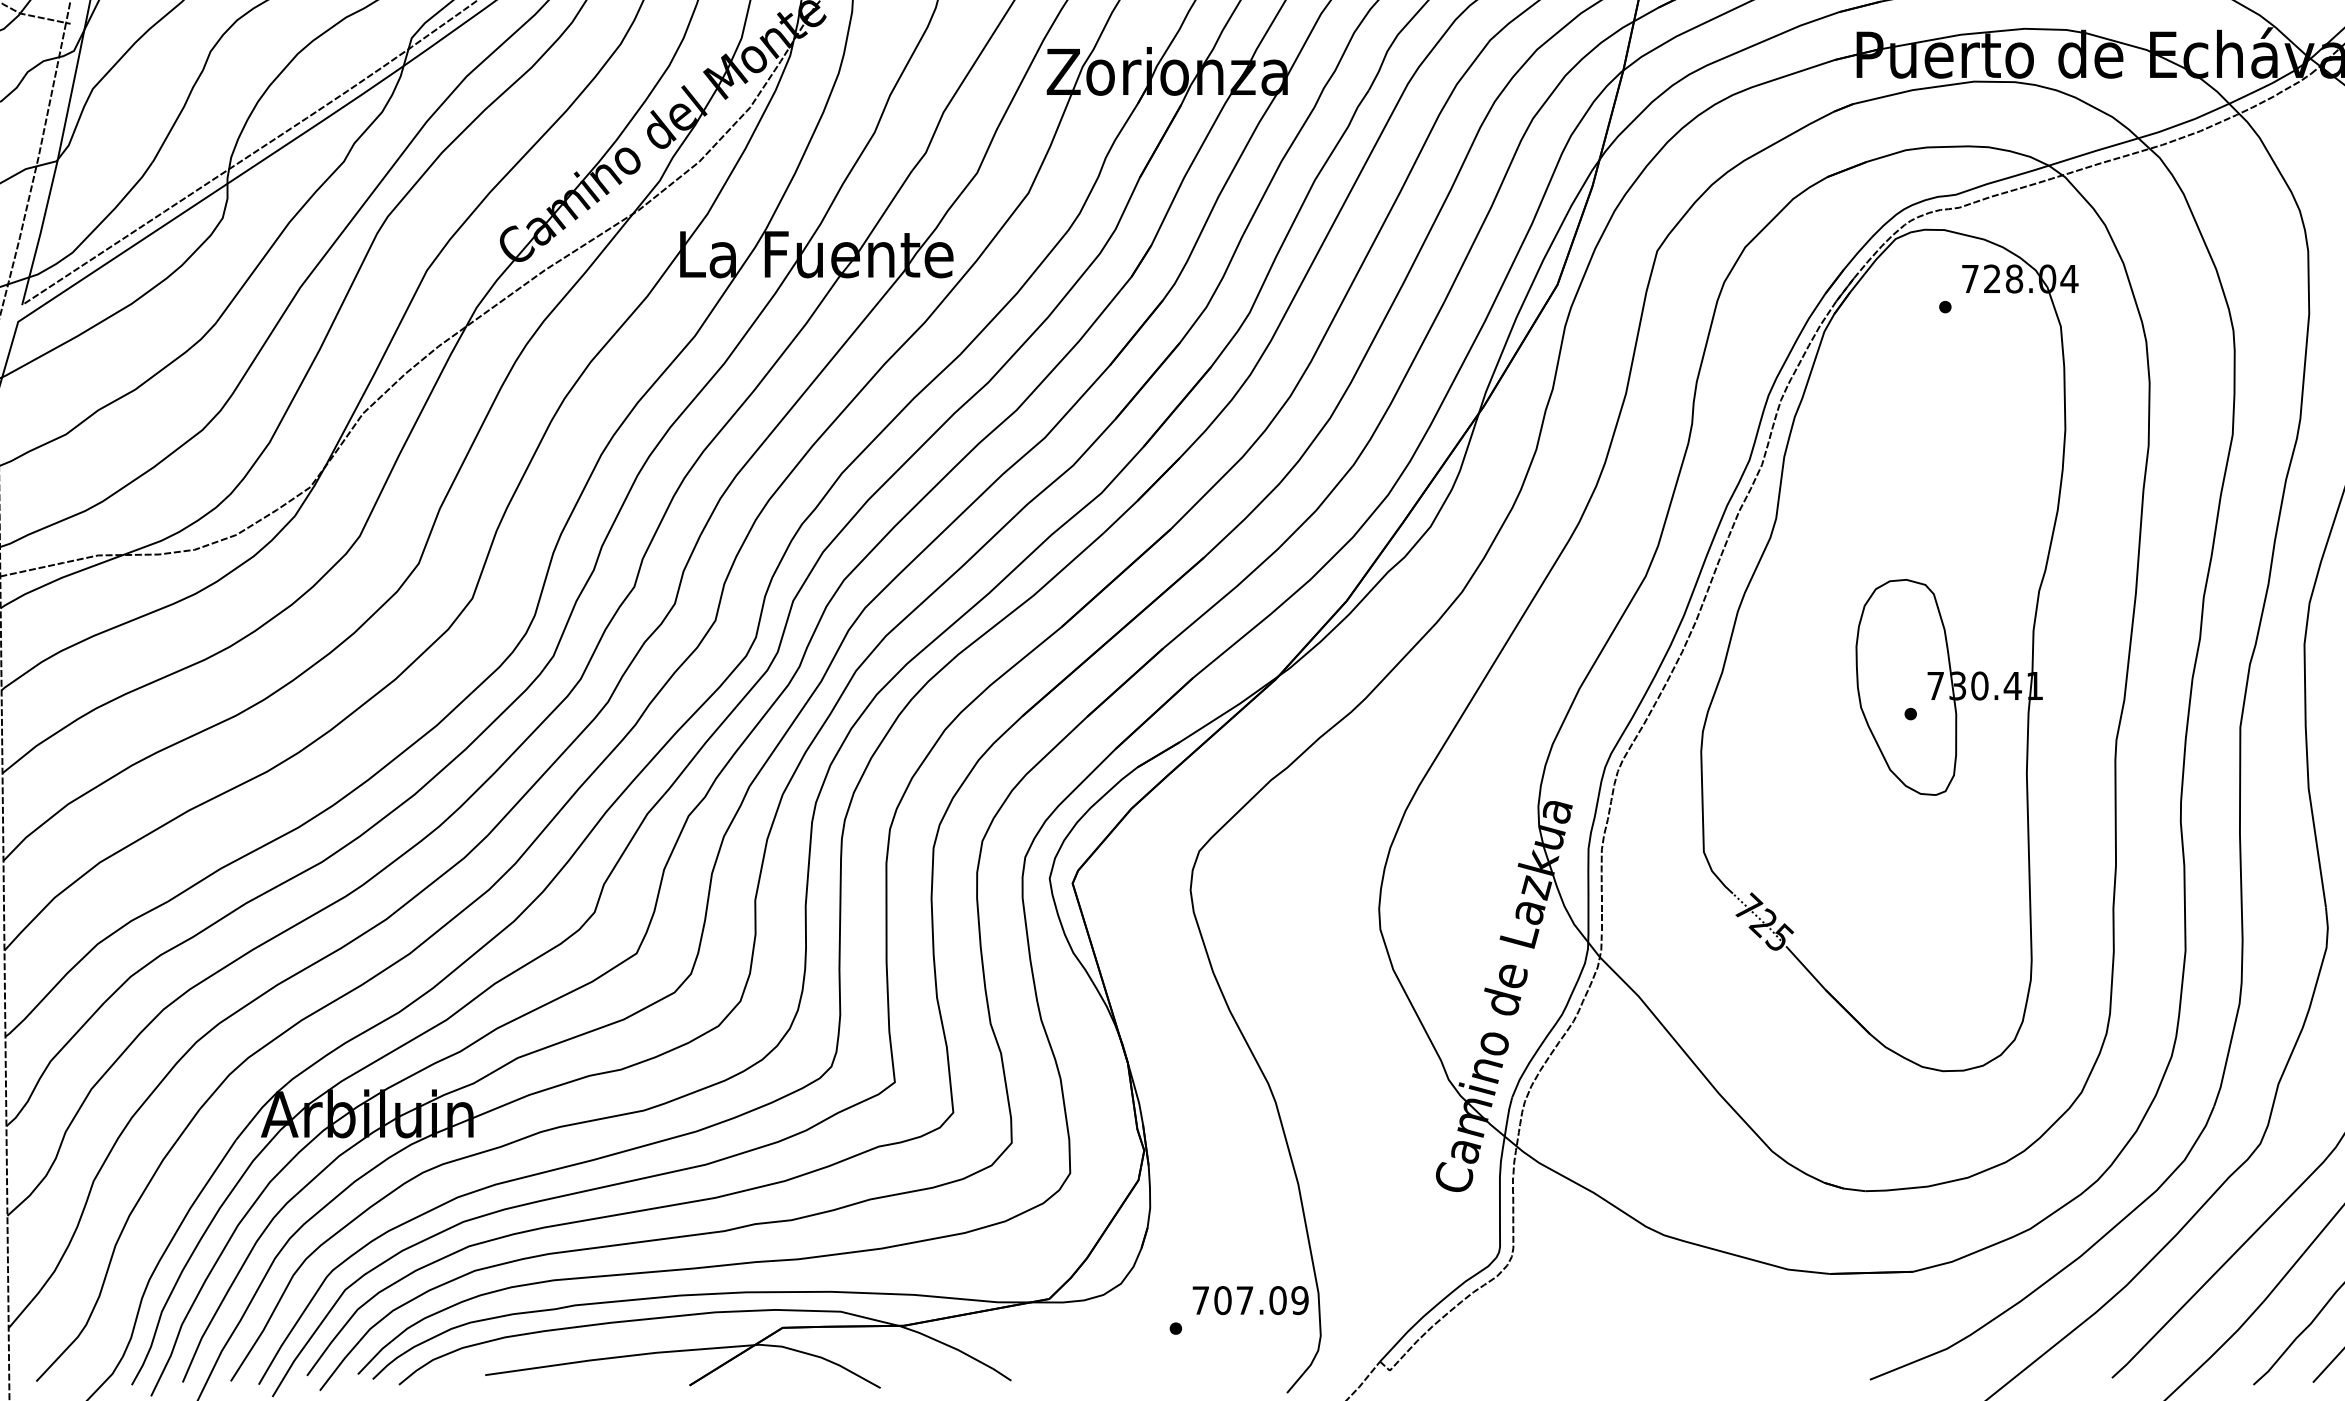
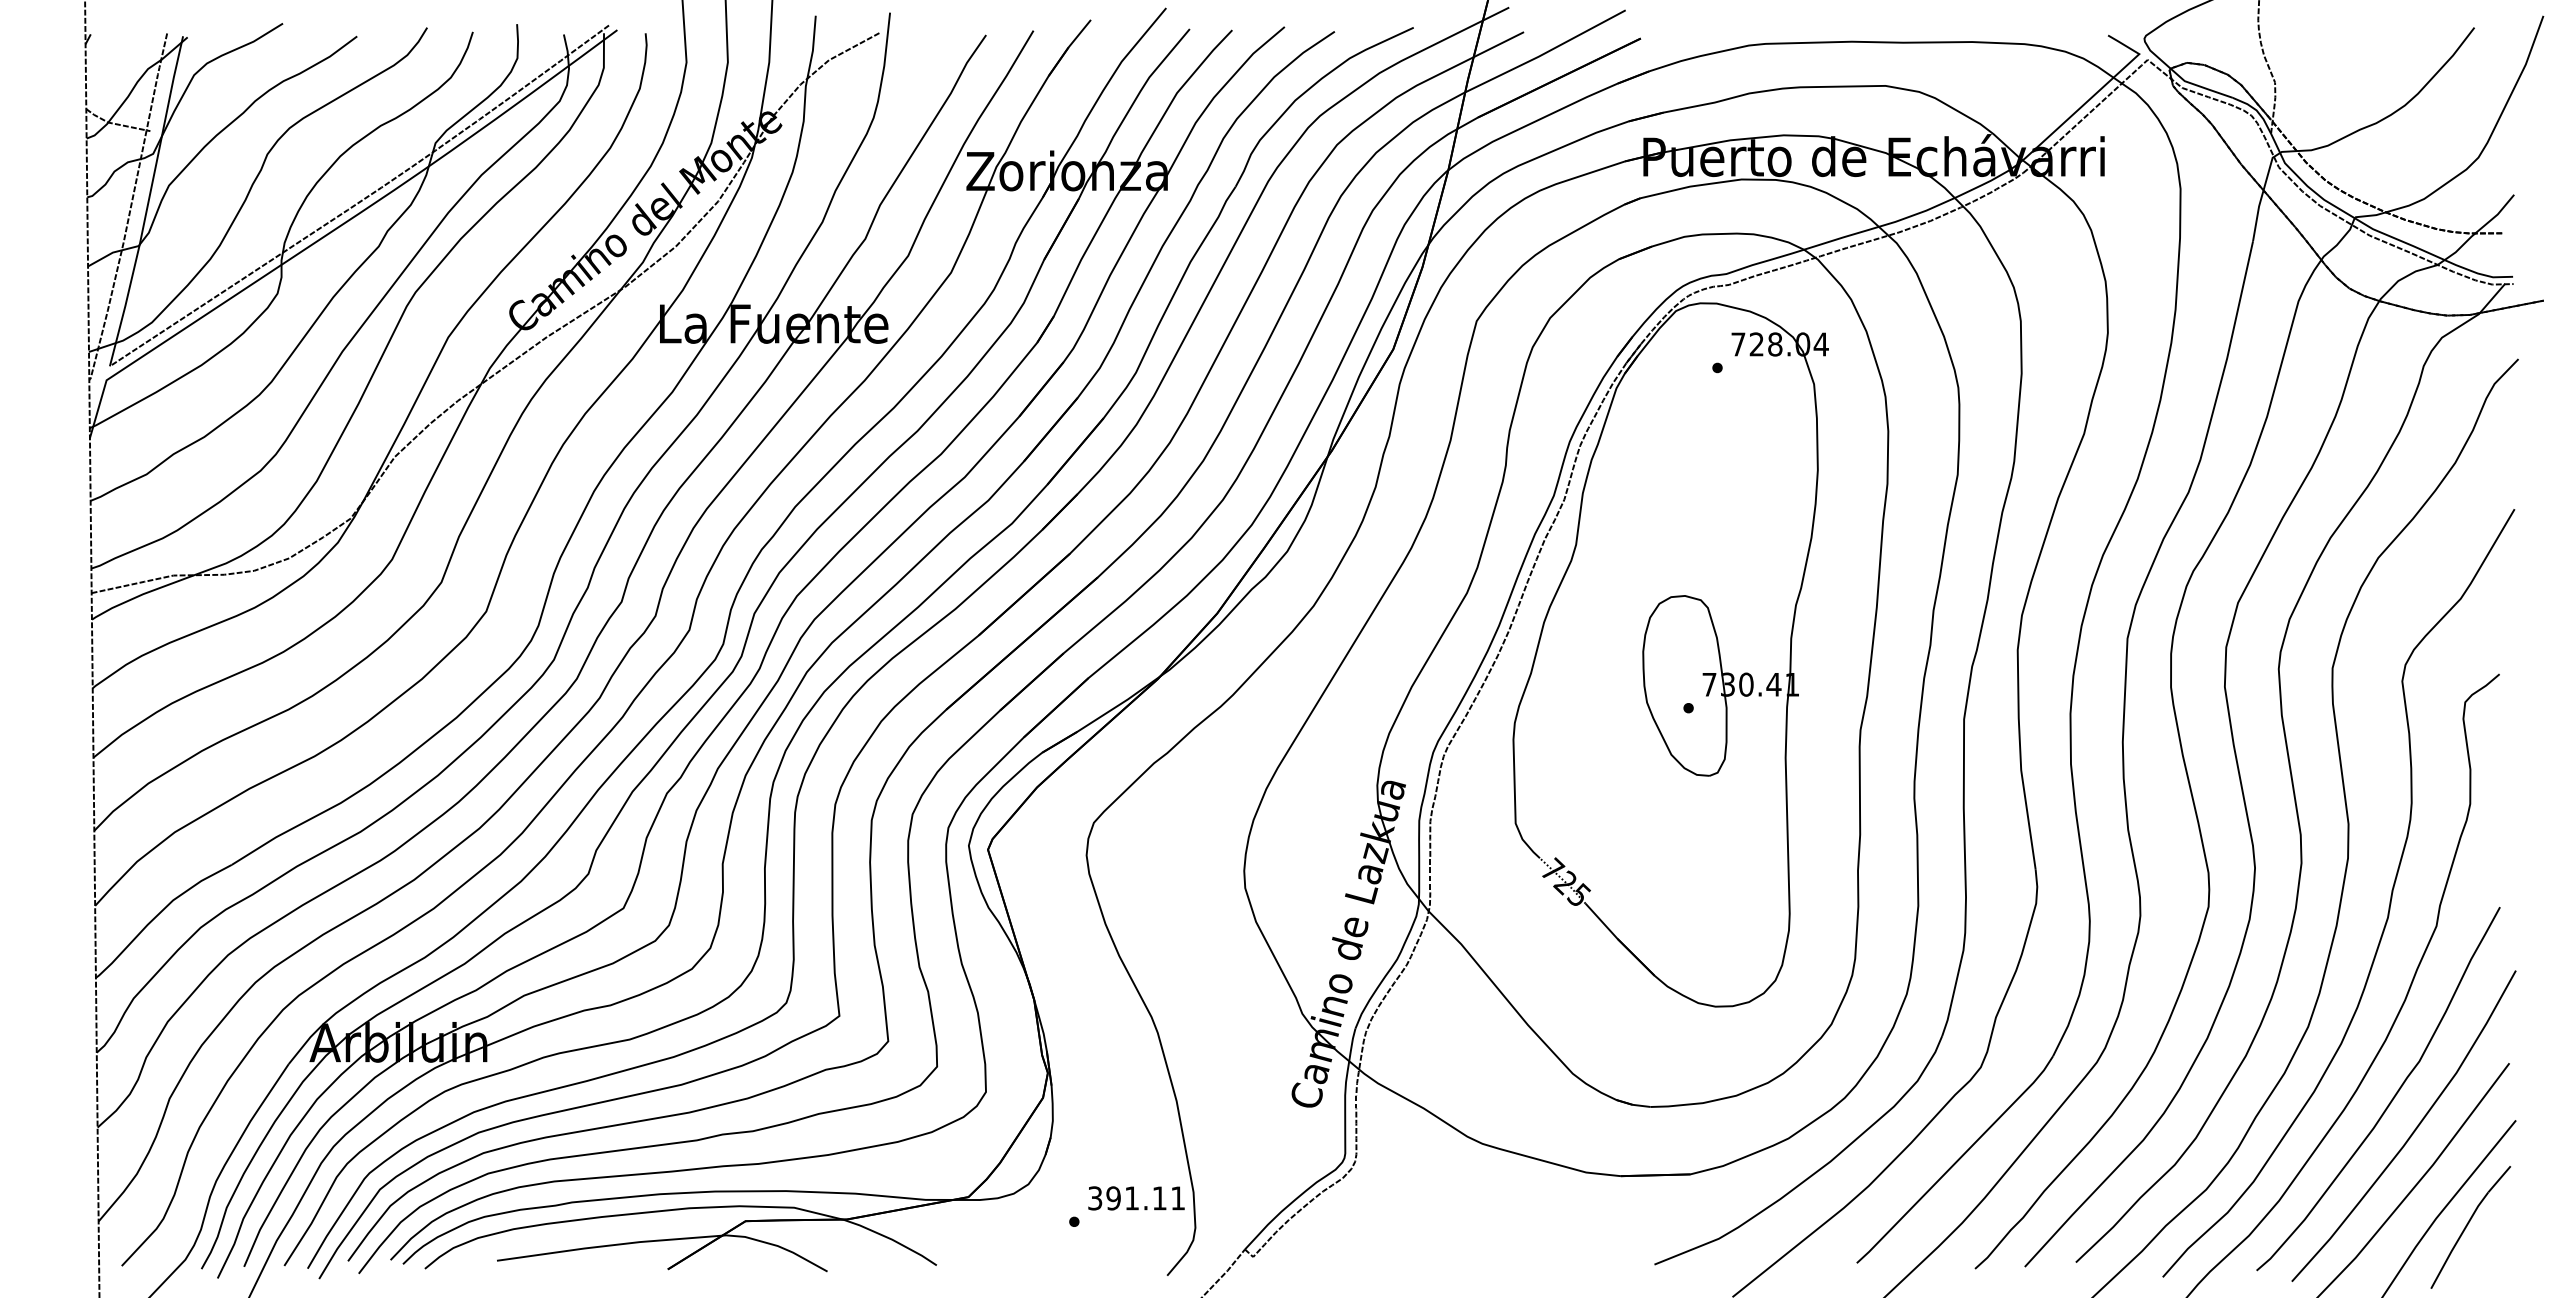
text: (1250, 1300) -> (1136, 1198), 707.09 -> 391.11

